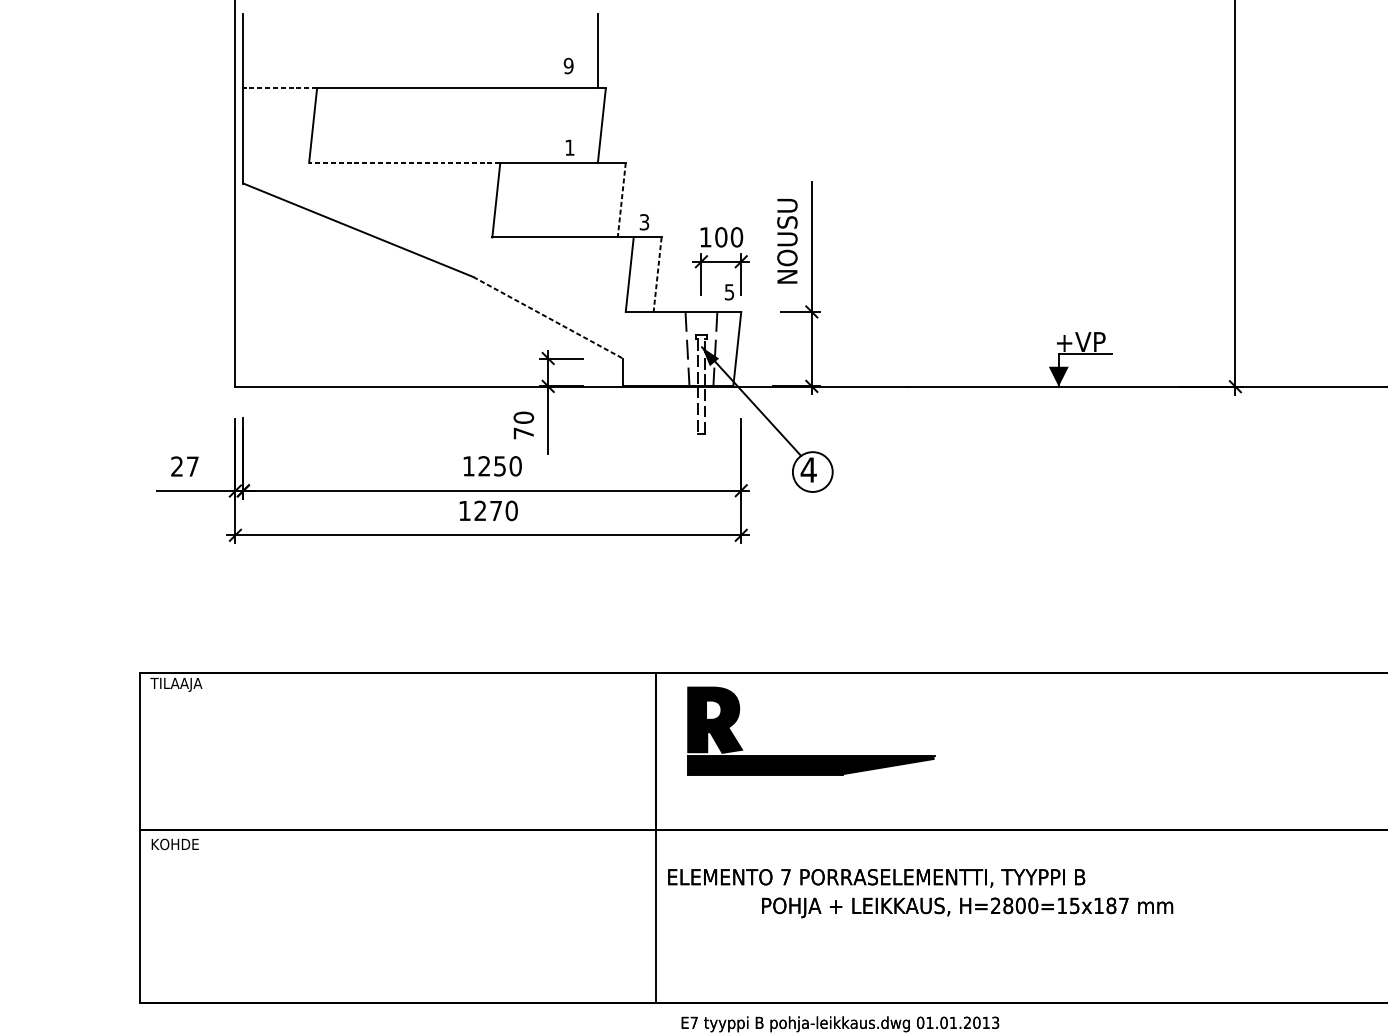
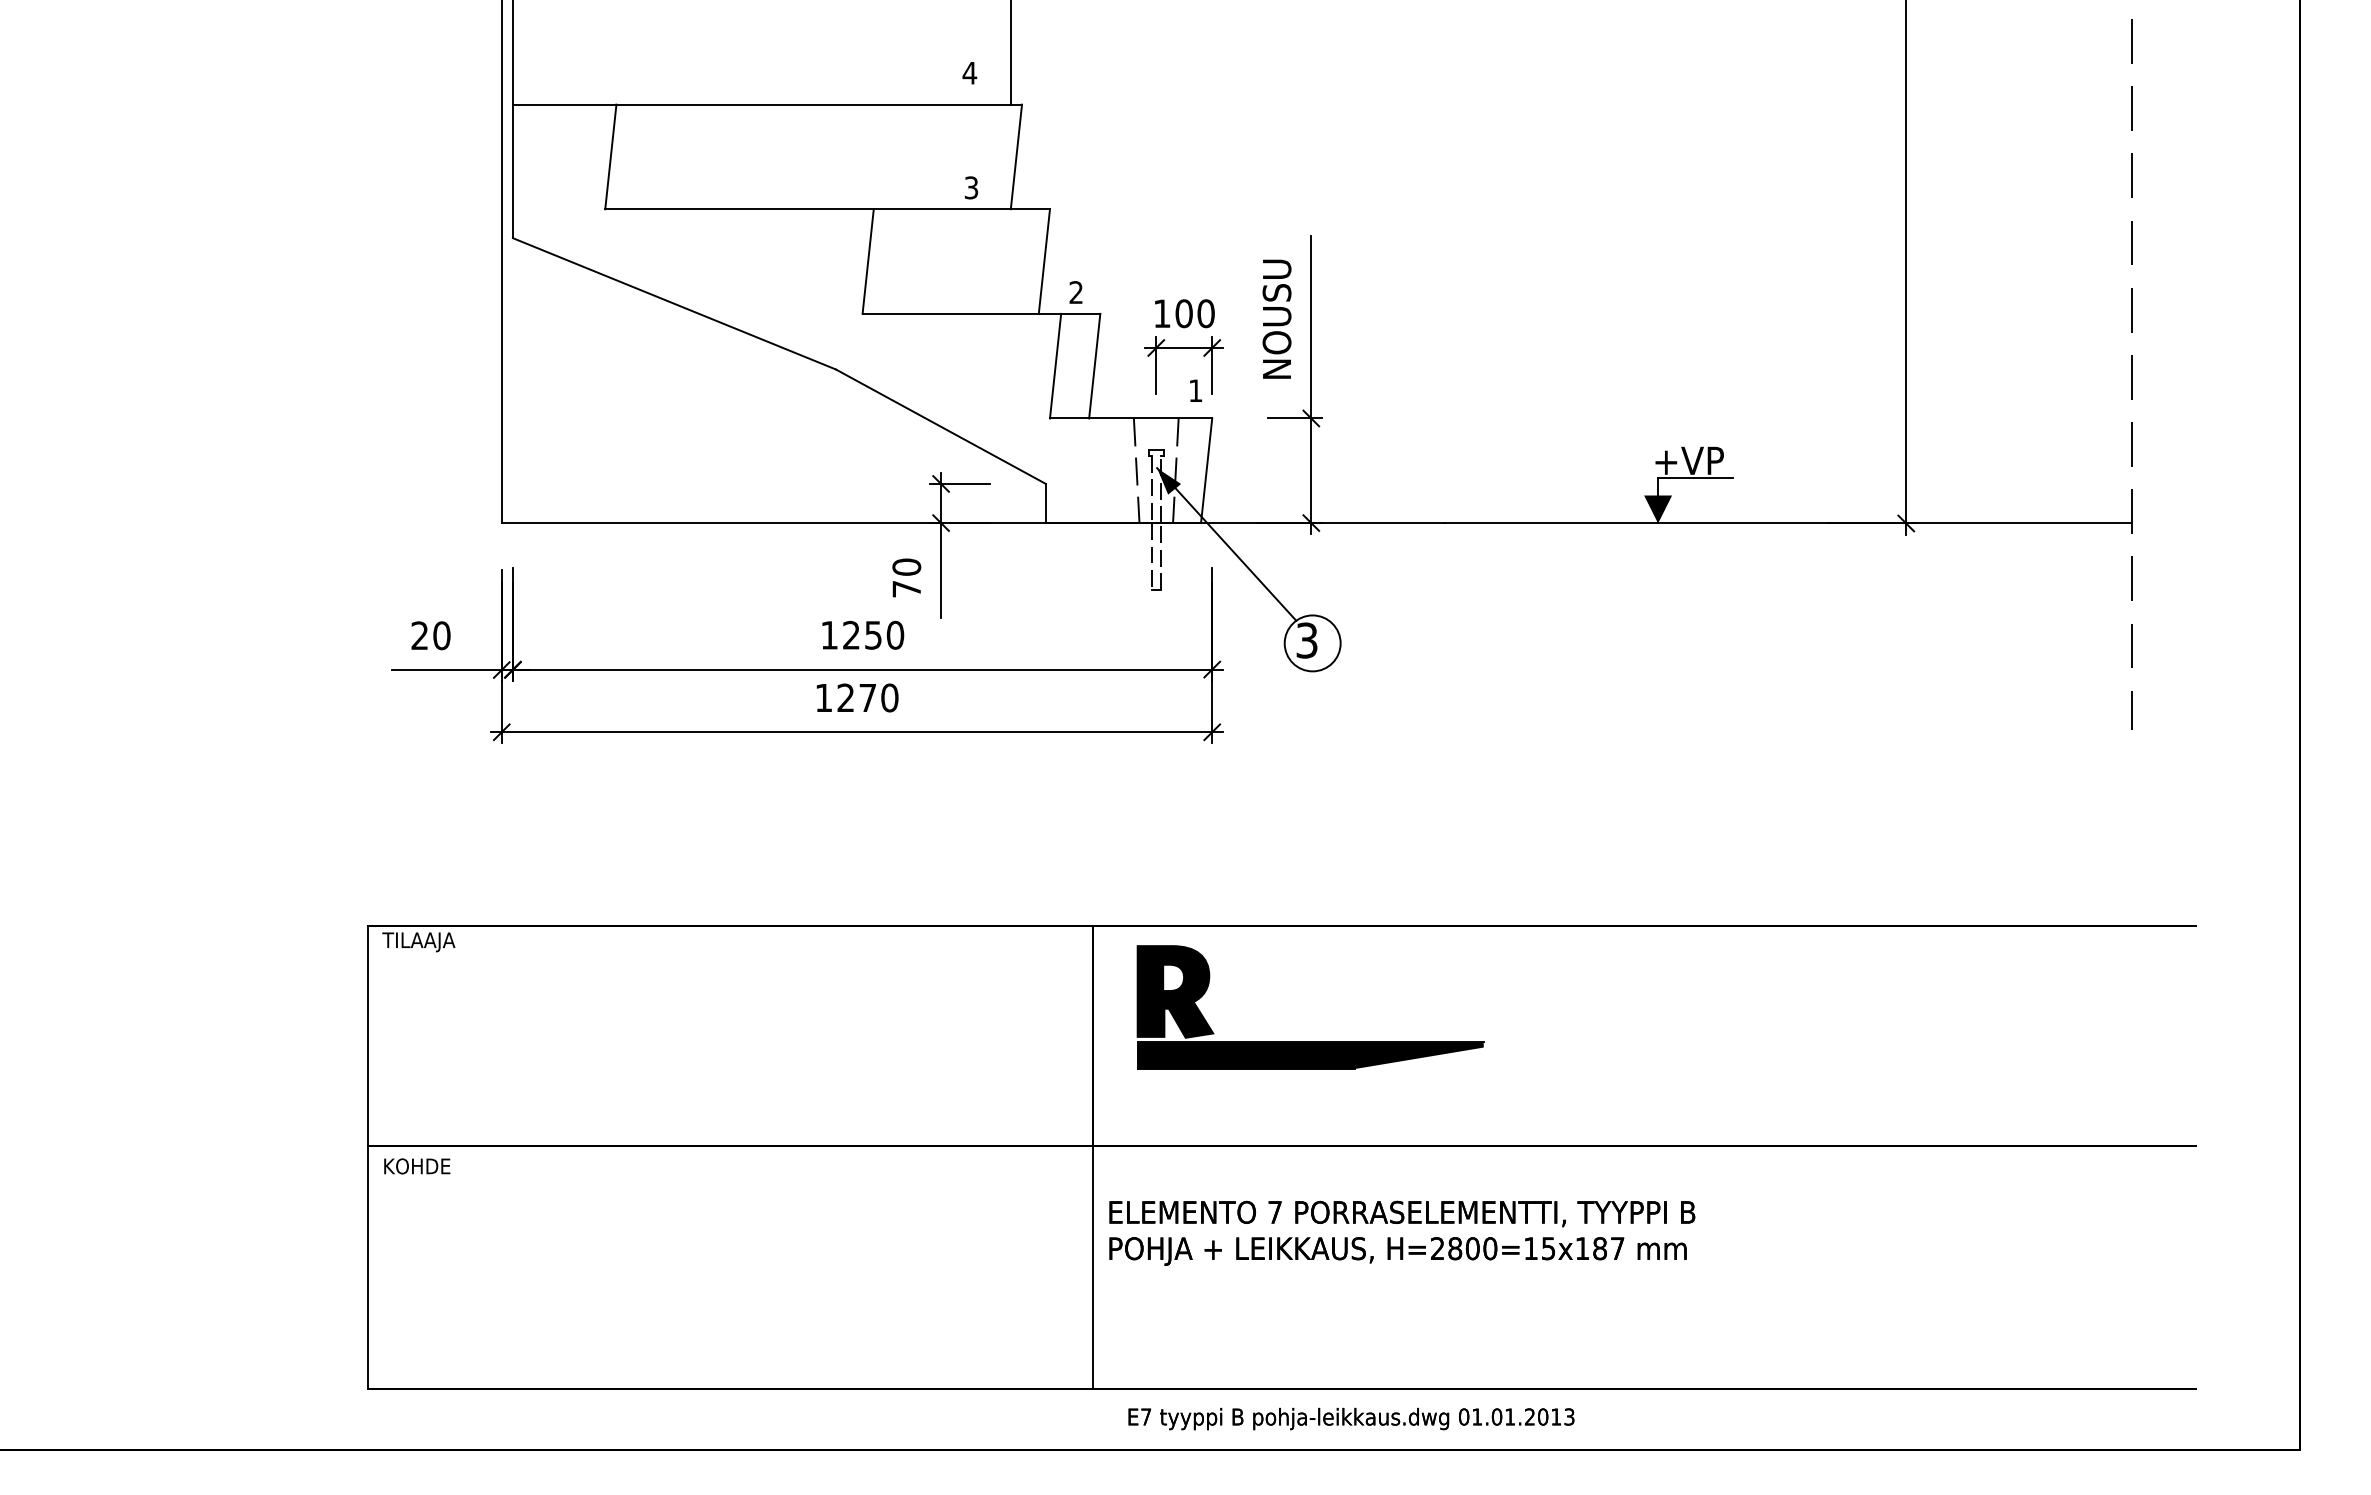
text: (568, 65) -> (969, 72), 9 -> 4
line: (280, 88) -> (564, 104), dashed -> solid
text: (569, 147) -> (971, 187), 1 -> 3
line: (404, 163) -> (739, 209), dashed -> solid
line: (621, 200) -> (1044, 261), dashed -> solid
text: (643, 222) -> (1075, 292), 3 -> 2
line: (657, 274) -> (1094, 366), dashed -> solid
text: (729, 291) -> (1195, 390), 5 -> 1
line: (547, 317) -> (940, 426), dashed -> solid
text: (192, 466) -> (441, 635), 27 -> 20
text: (808, 469) -> (1306, 640), 4 -> 3
text: (967, 907) -> (1397, 1251), moved

